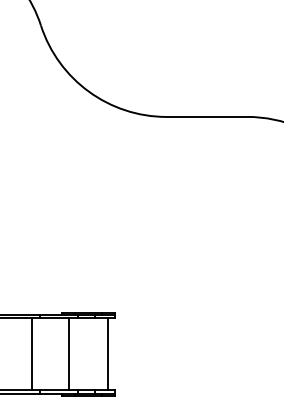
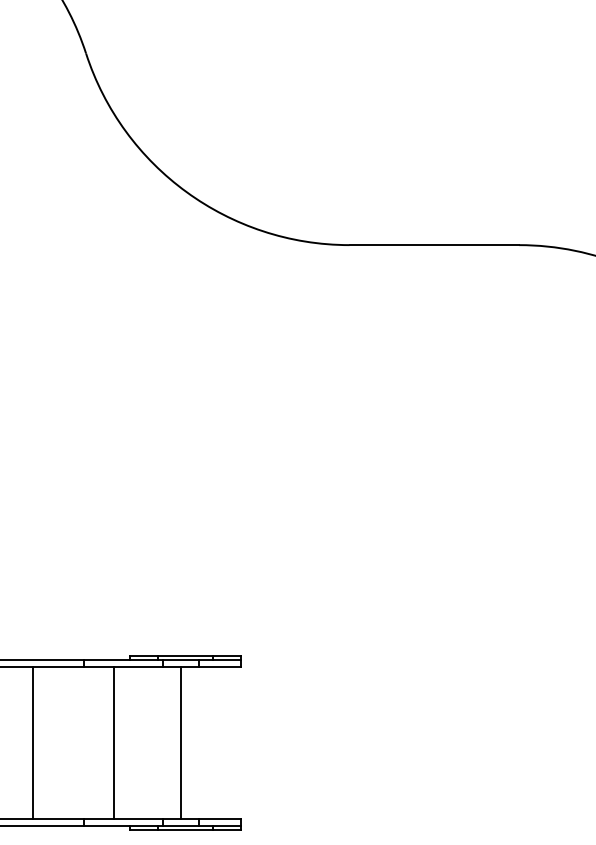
line: (31, 354) -> (32, 743), moved
line: (69, 354) -> (114, 743), moved
line: (108, 354) -> (181, 743), moved

